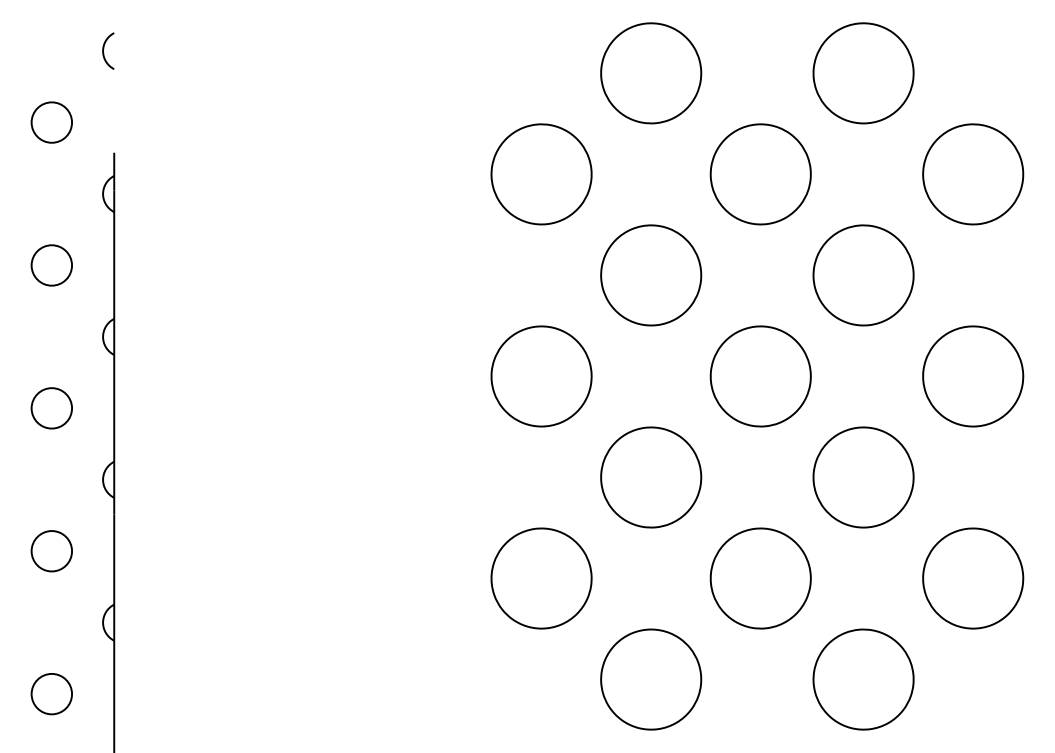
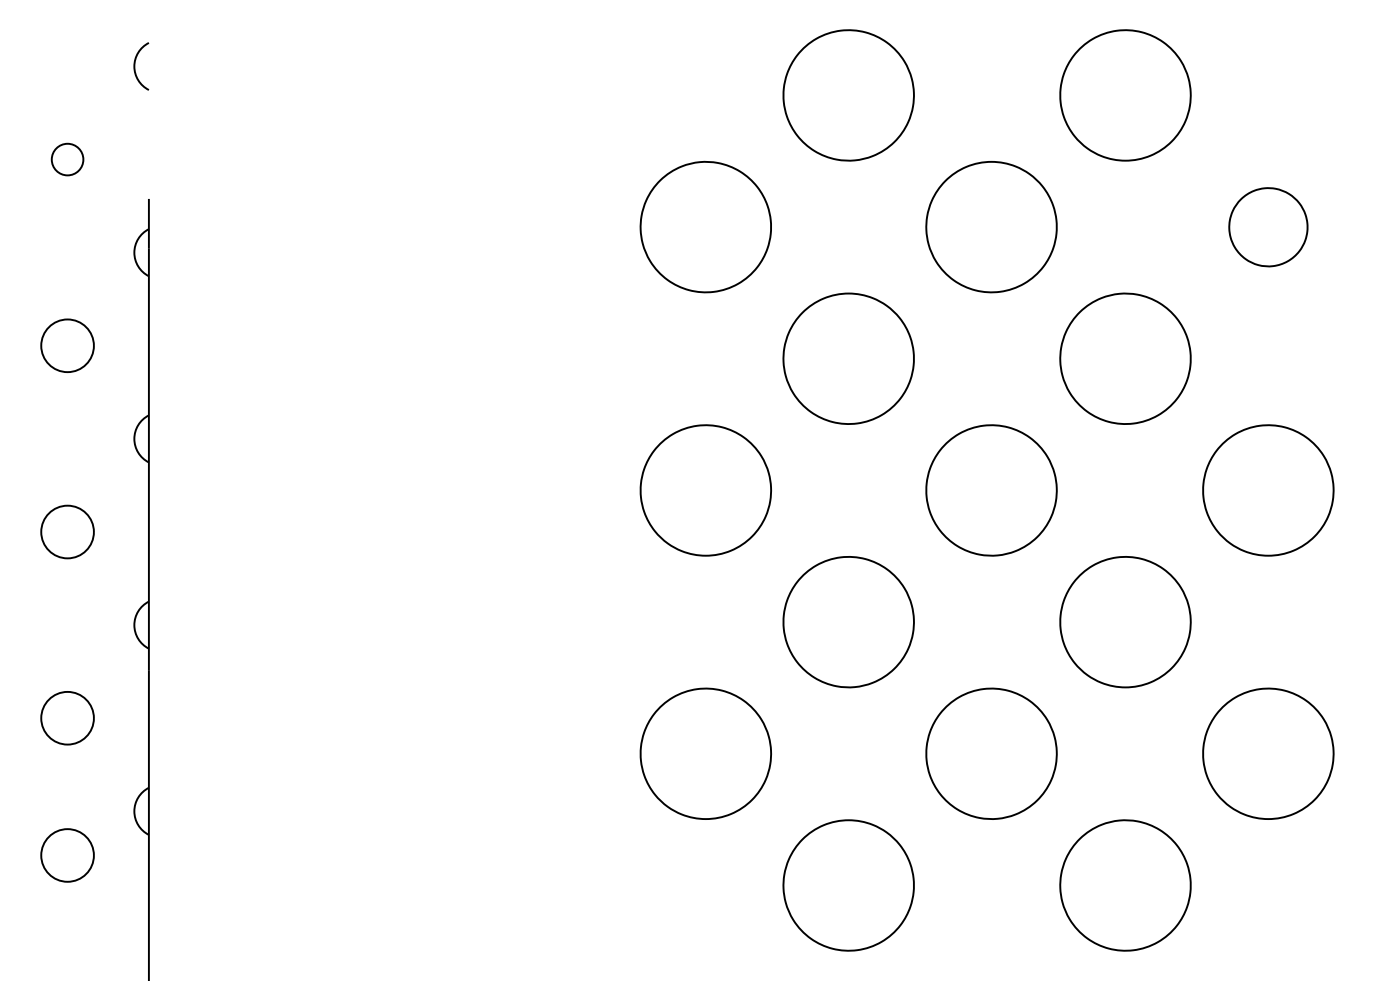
circle: (51, 122) -> (67, 159), size x0.6
part: (973, 174) -> (1268, 227), size x0.6
circle: (51, 694) -> (67, 855), moved

